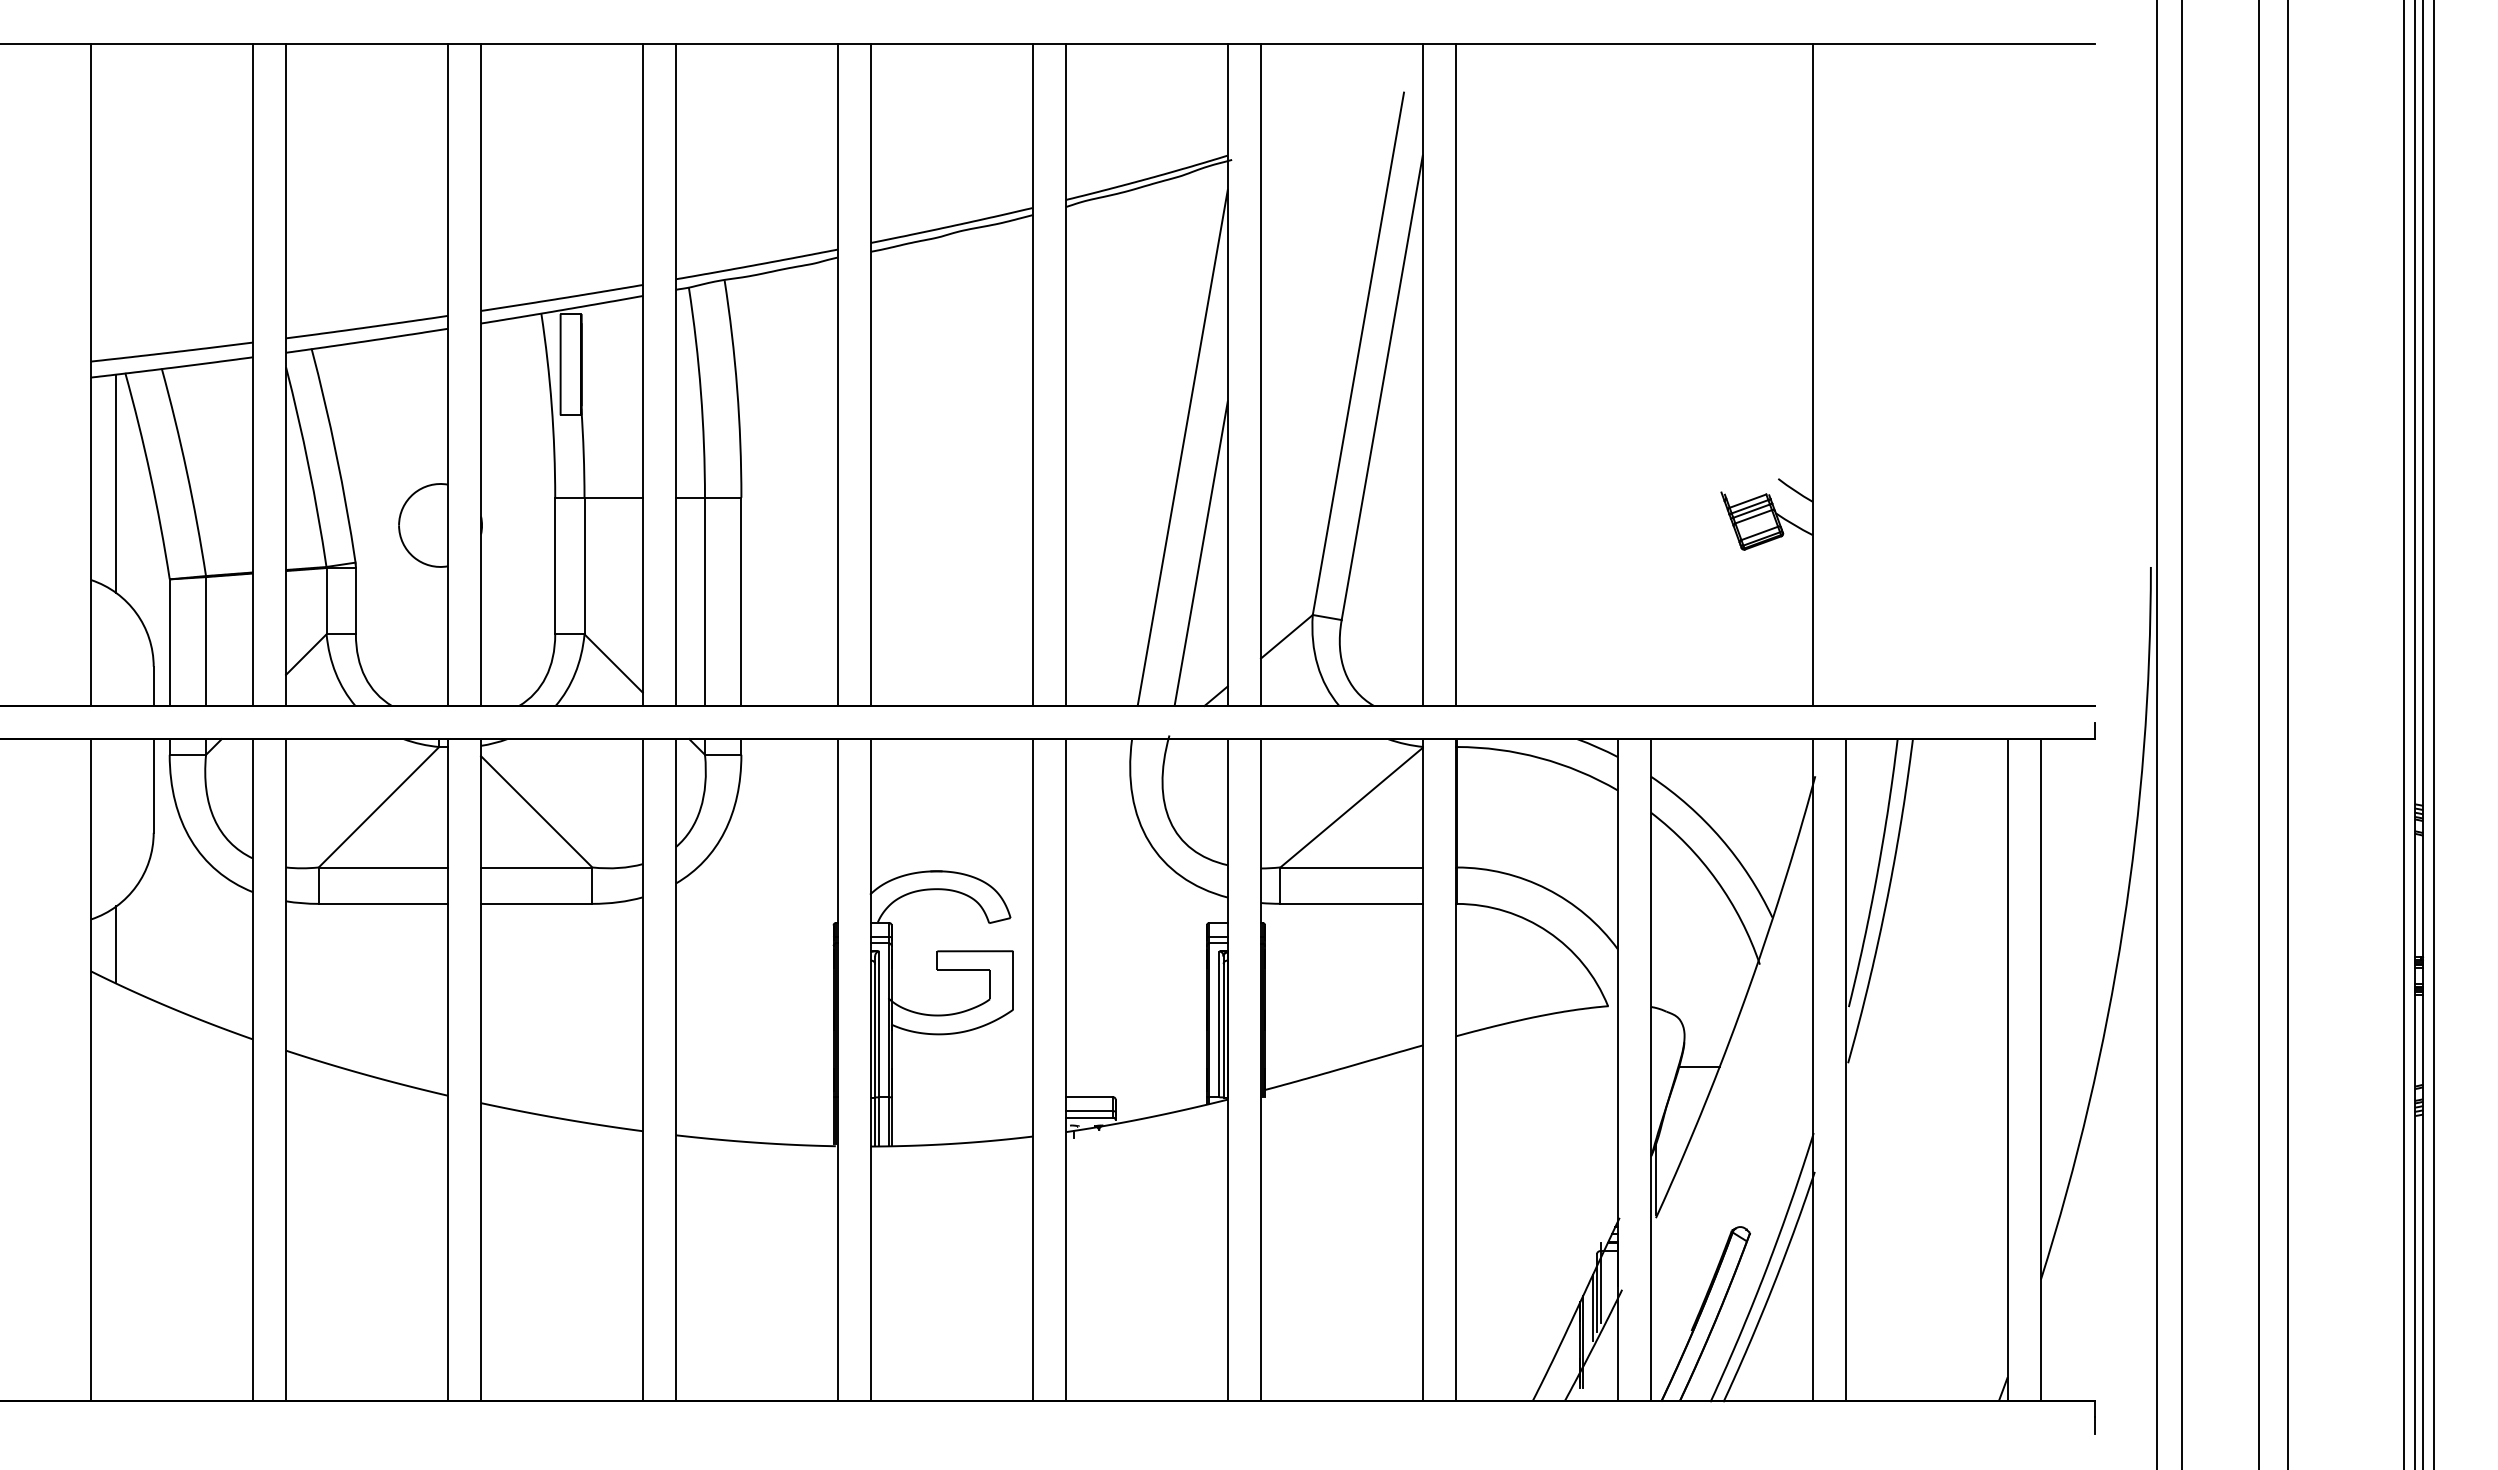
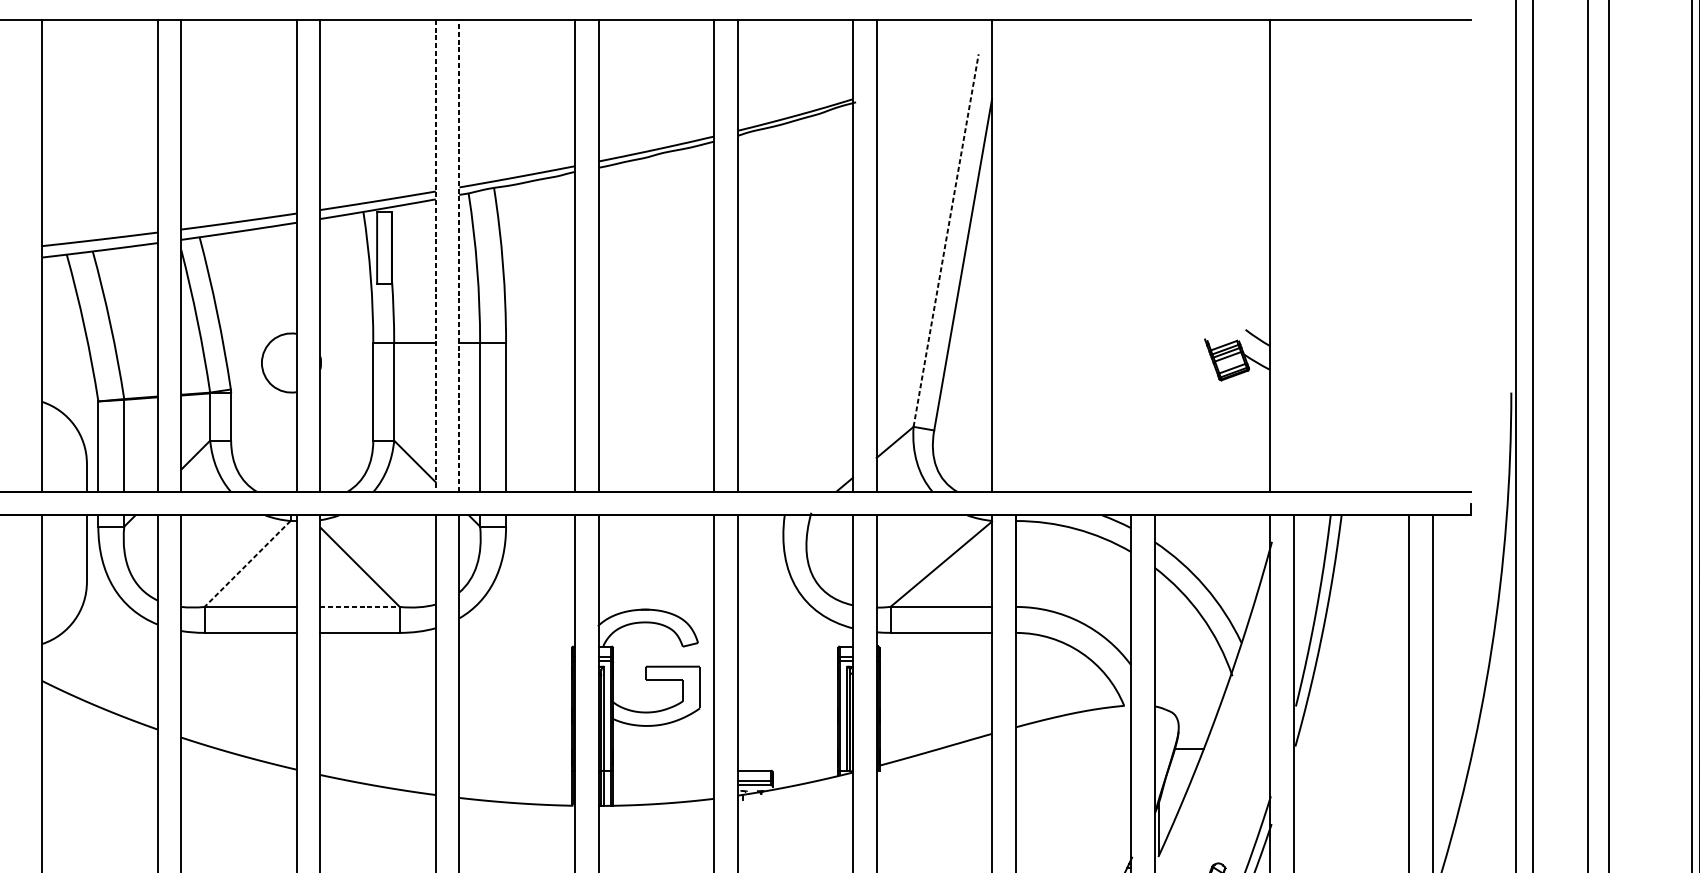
line: (1358, 353) -> (946, 240), solid -> dashed
line: (1455, 374) -> (1015, 255), removed
line: (642, 375) -> (435, 256), solid -> dashed
line: (676, 375) -> (459, 256), solid -> dashed
line: (1182, 447) -> (820, 307), removed
line: (116, 483) -> (60, 333), removed
line: (1200, 553) -> (833, 383), removed
line: (378, 807) -> (247, 564), solid -> dashed
line: (536, 867) -> (359, 606), solid -> dashed
line: (116, 944) -> (60, 661), removed

